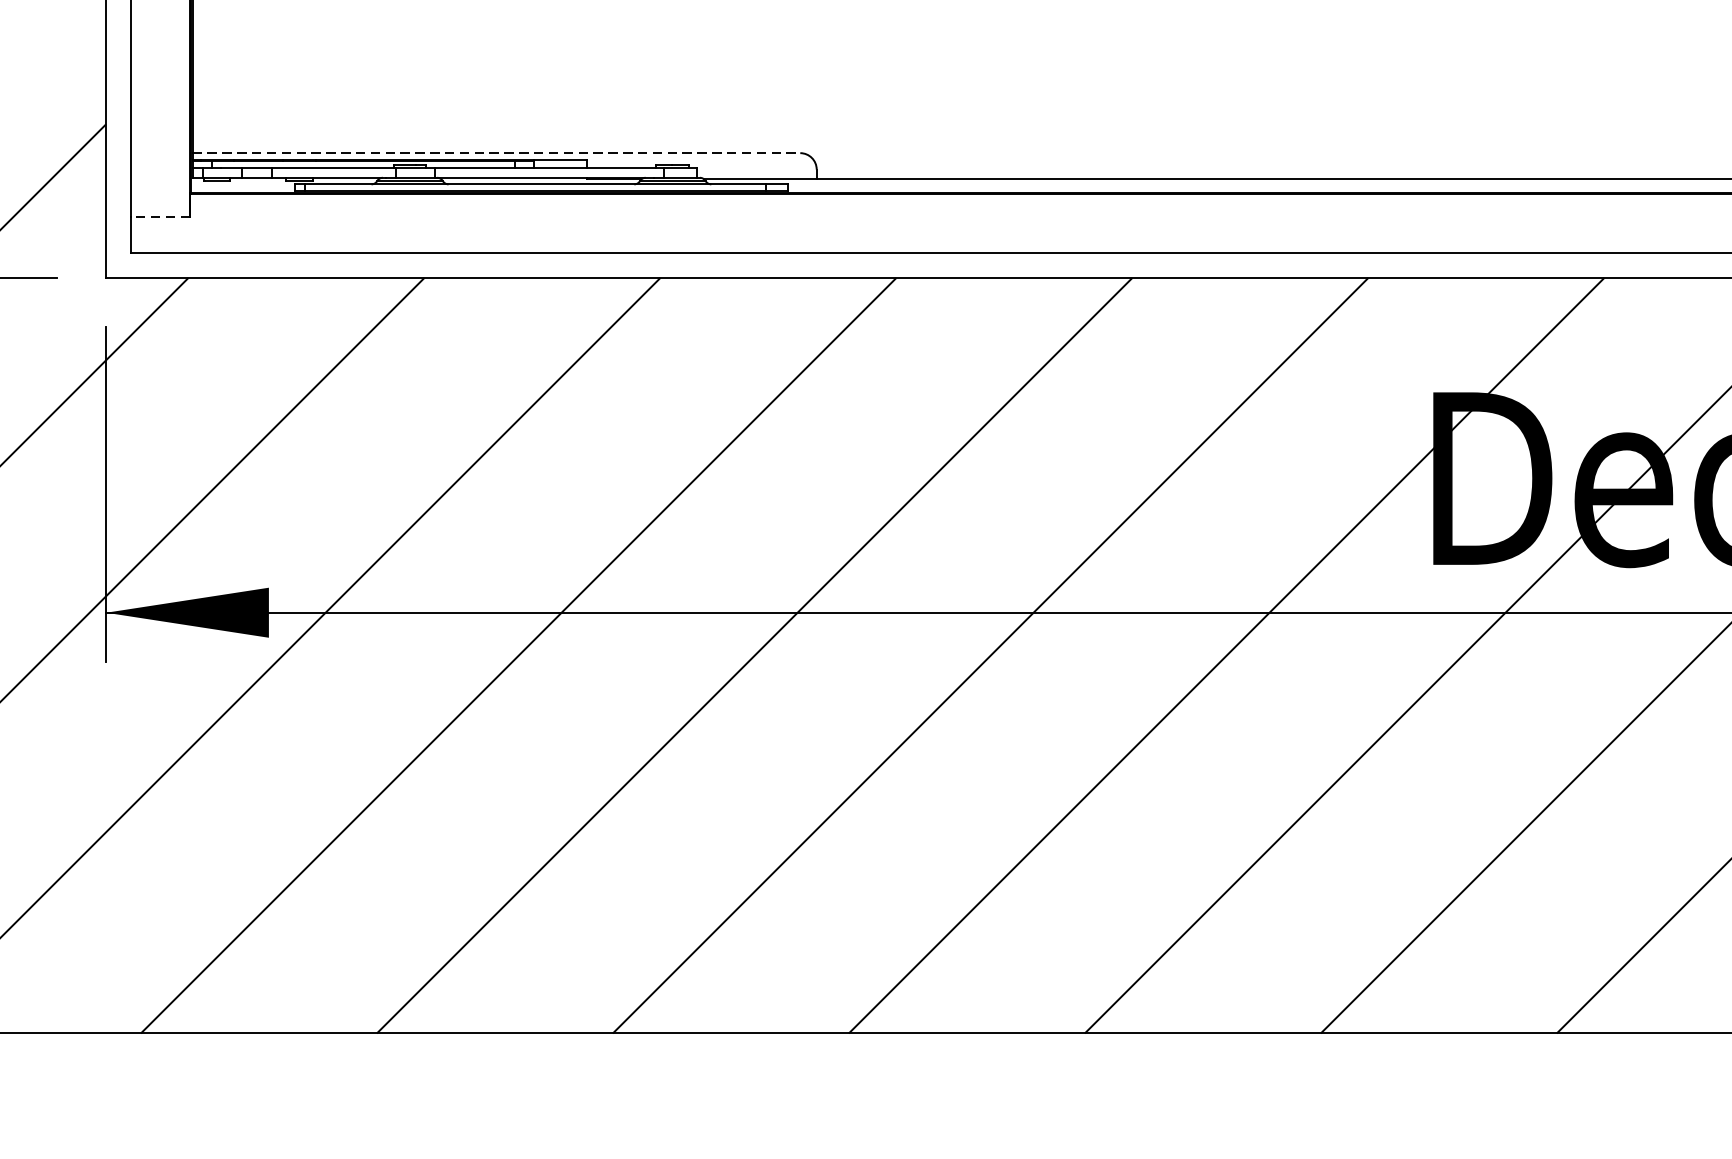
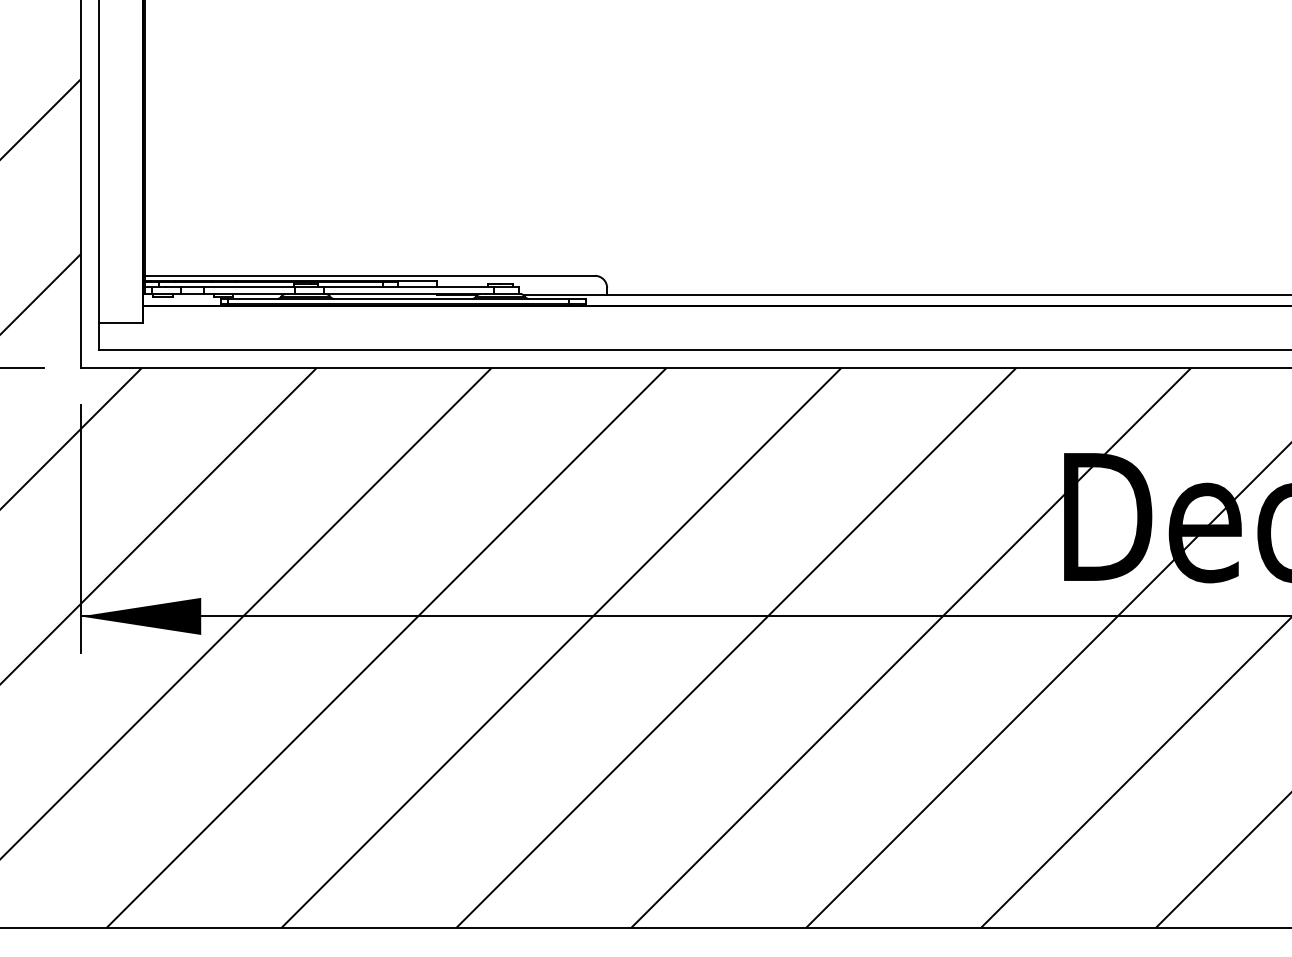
line: (497, 152) -> (370, 275), dashed -> solid
line: (160, 217) -> (120, 323), dashed -> solid

